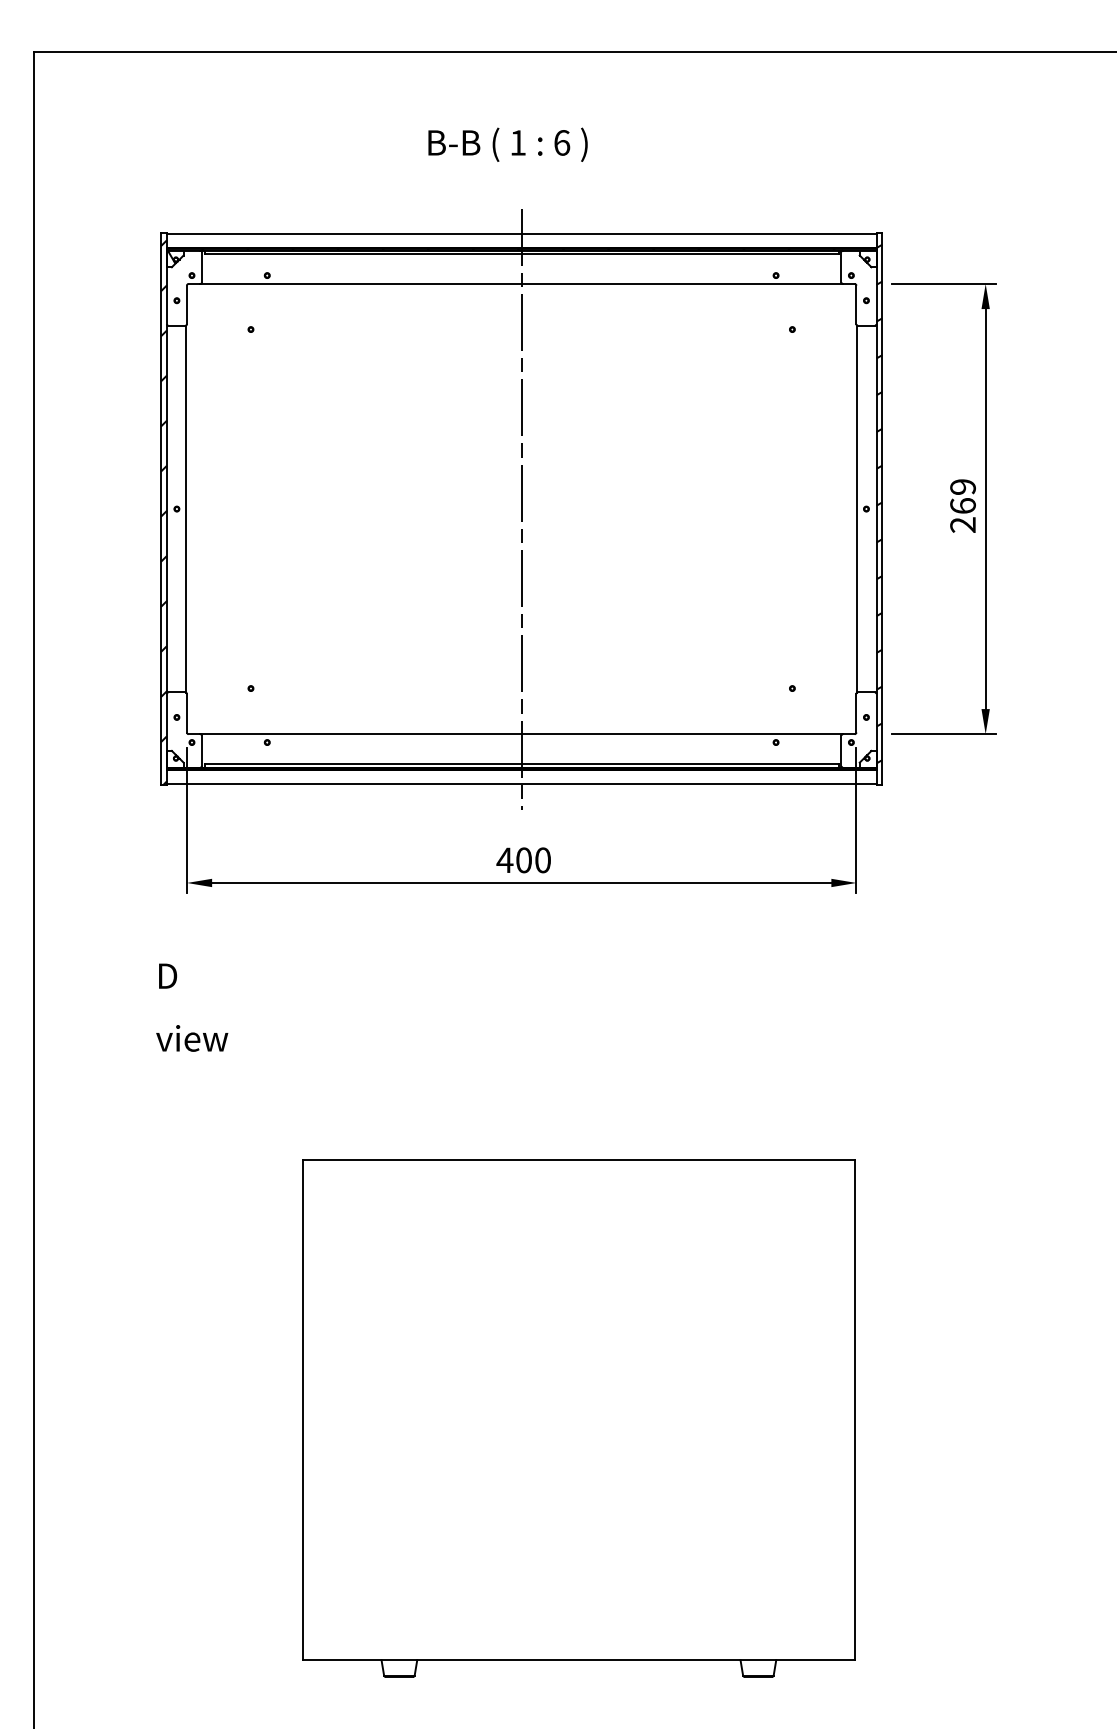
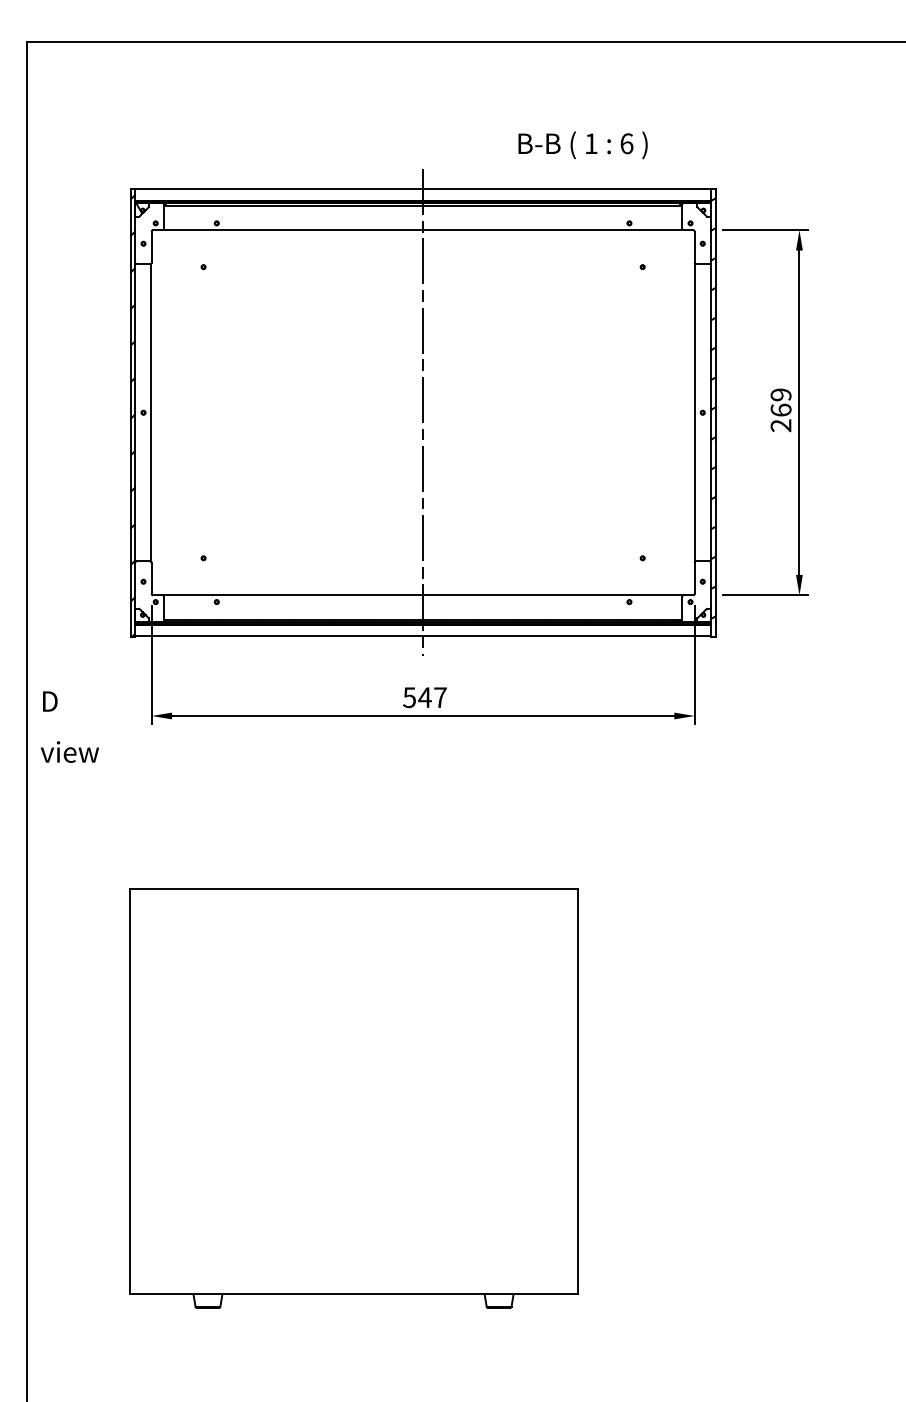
text: (507, 145) -> (582, 145), moved
text: (523, 860) -> (424, 697), 400 -> 547
text: (191, 1006) -> (69, 726), moved
part: (578, 1418) -> (353, 1098), moved

